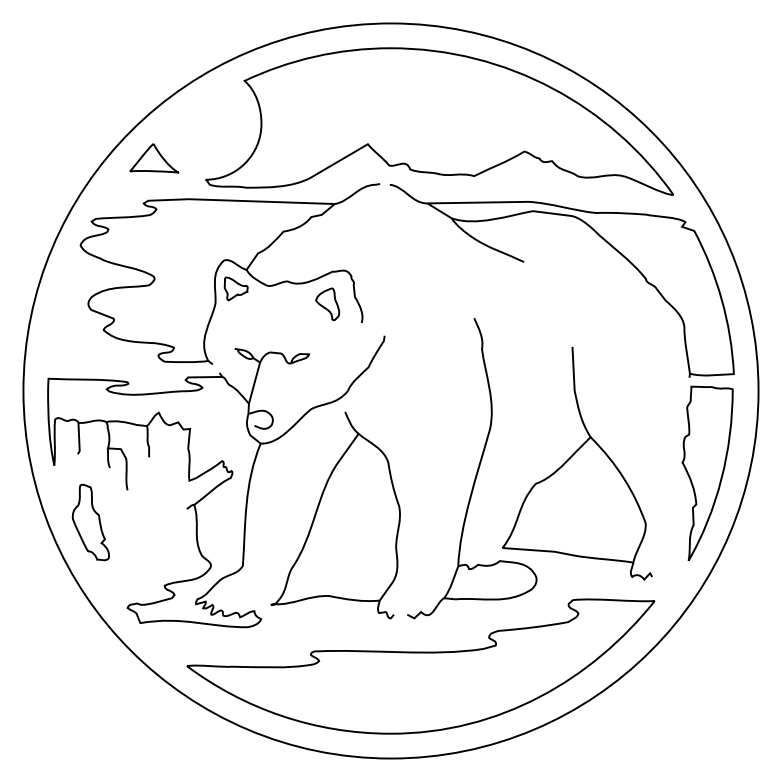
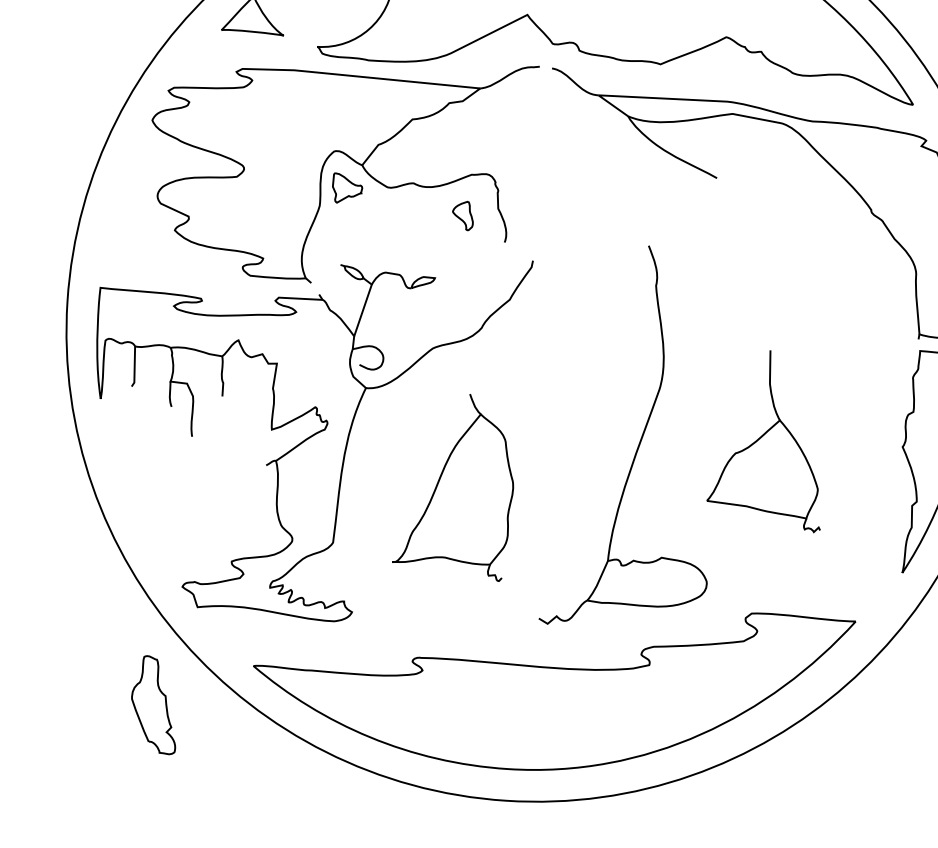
part: (327, 303) -> (462, 214), size x0.7
part: (577, 463) -> (768, 439), size x0.6
part: (335, 515) -> (455, 486), size x0.7
part: (90, 522) -> (154, 704), moved

